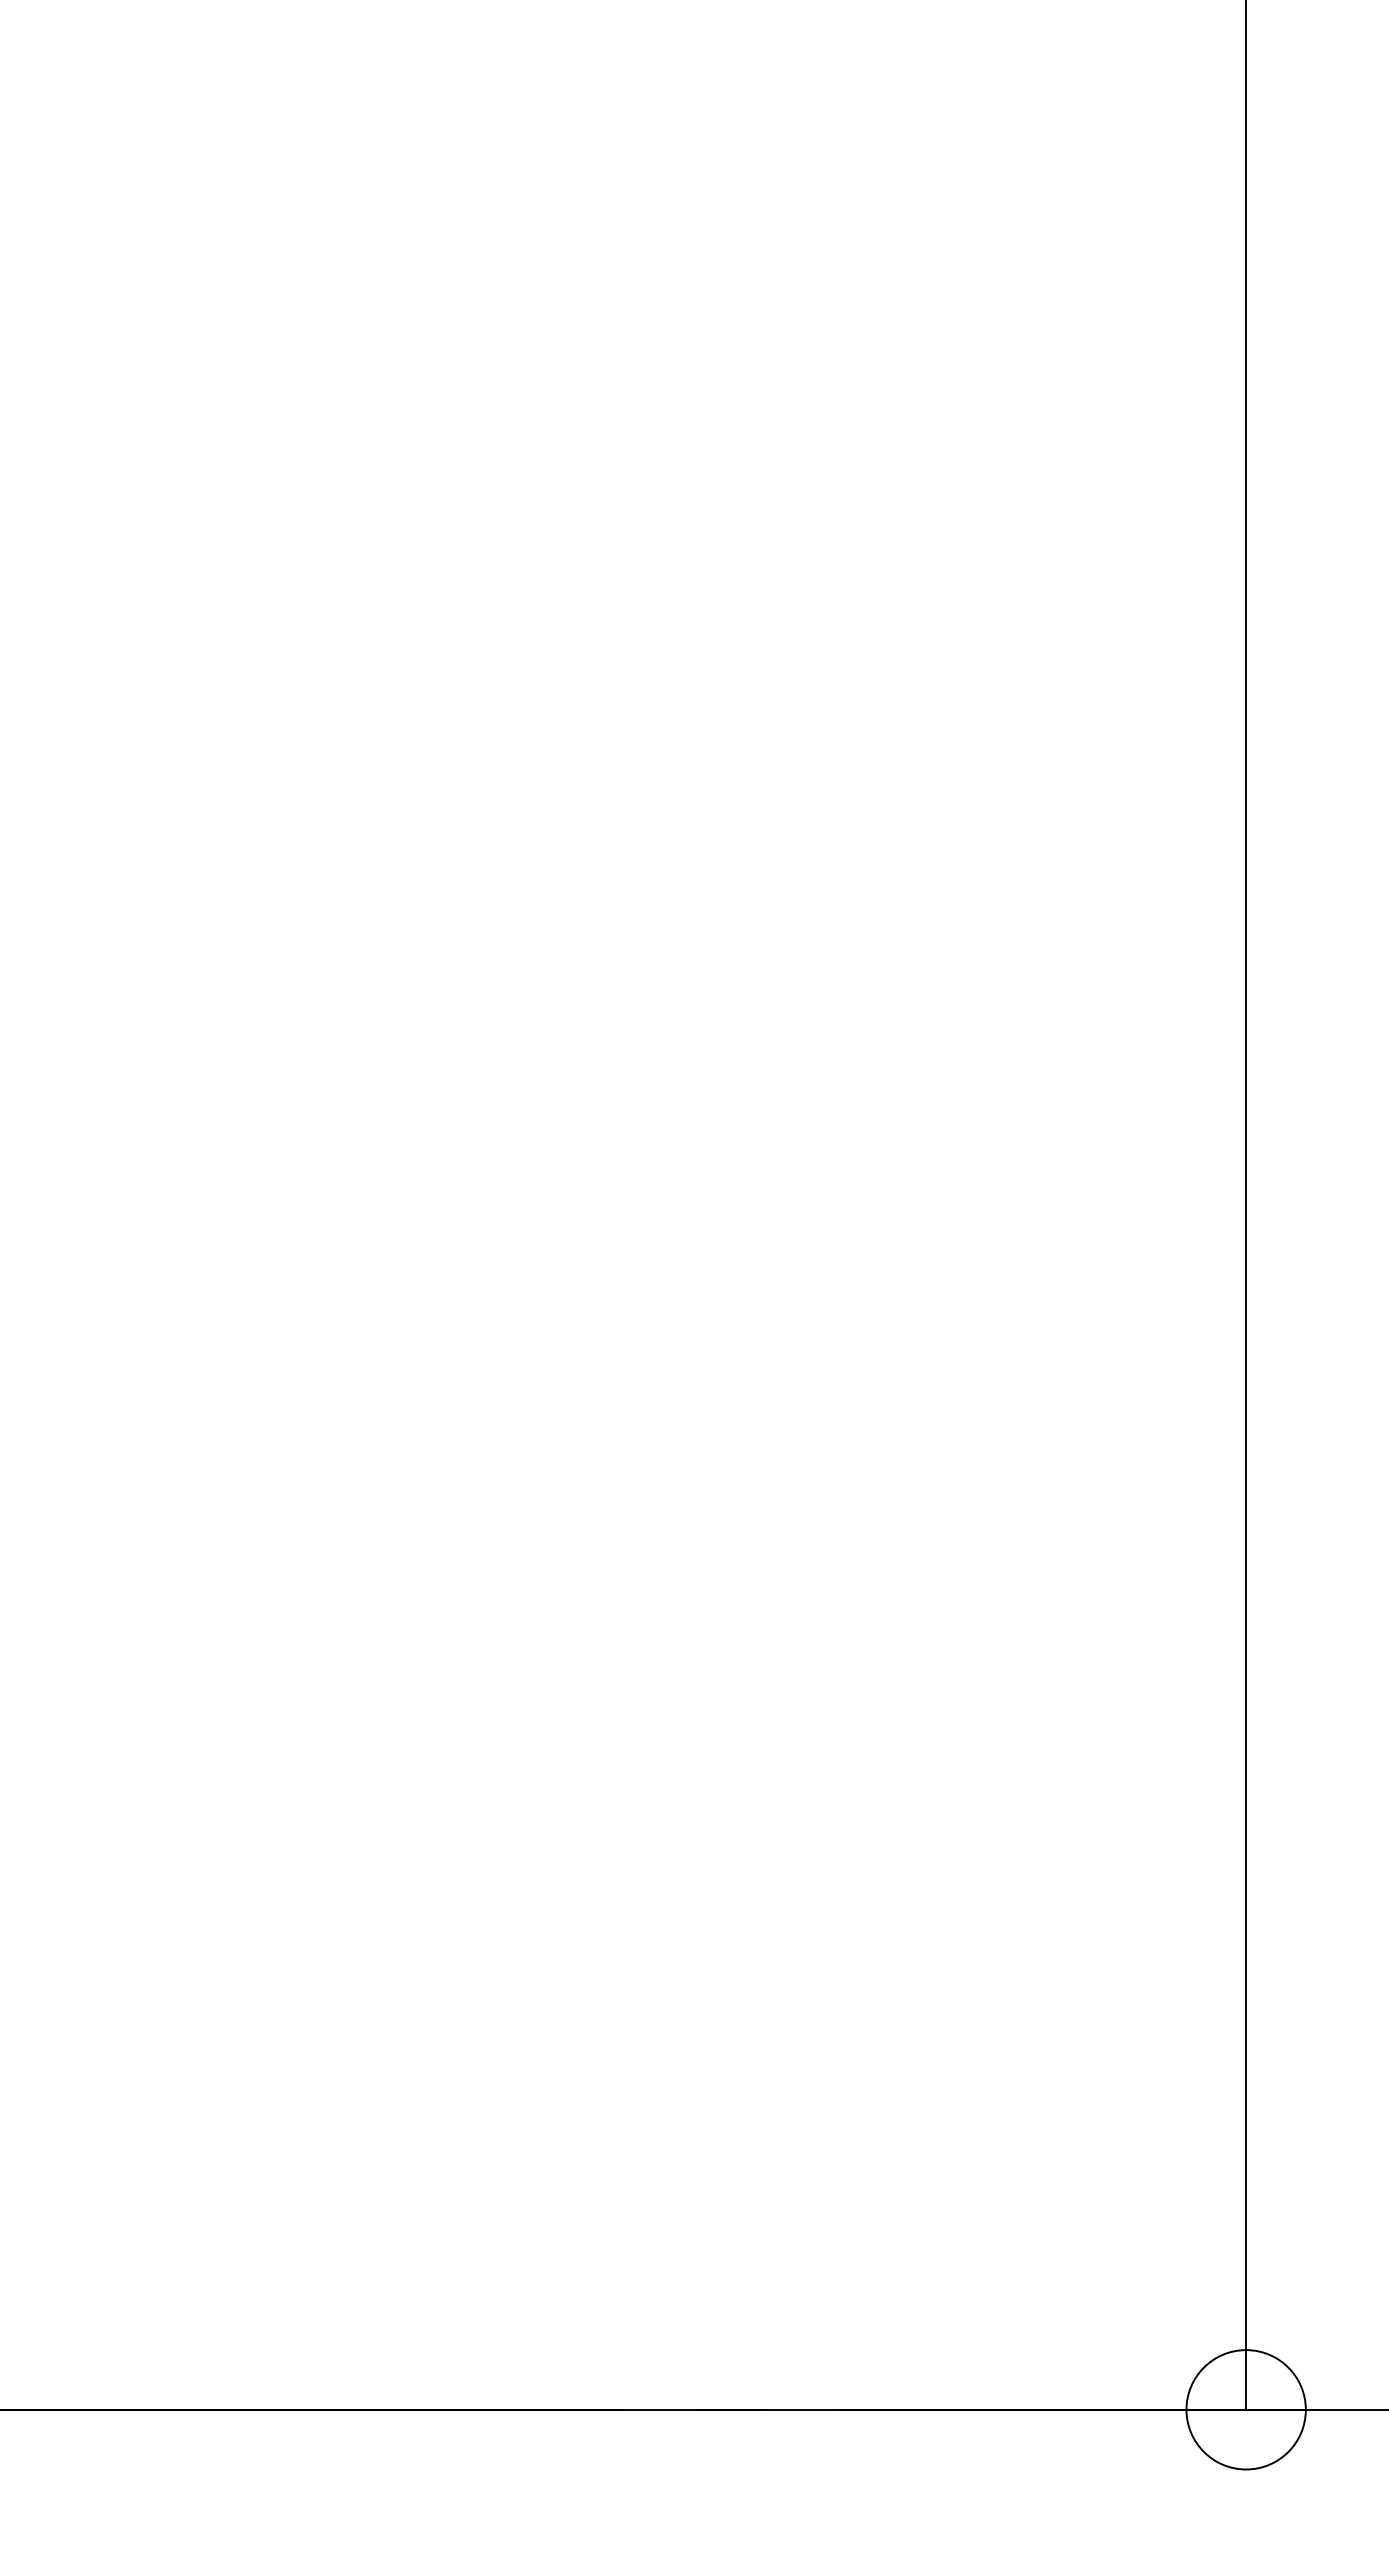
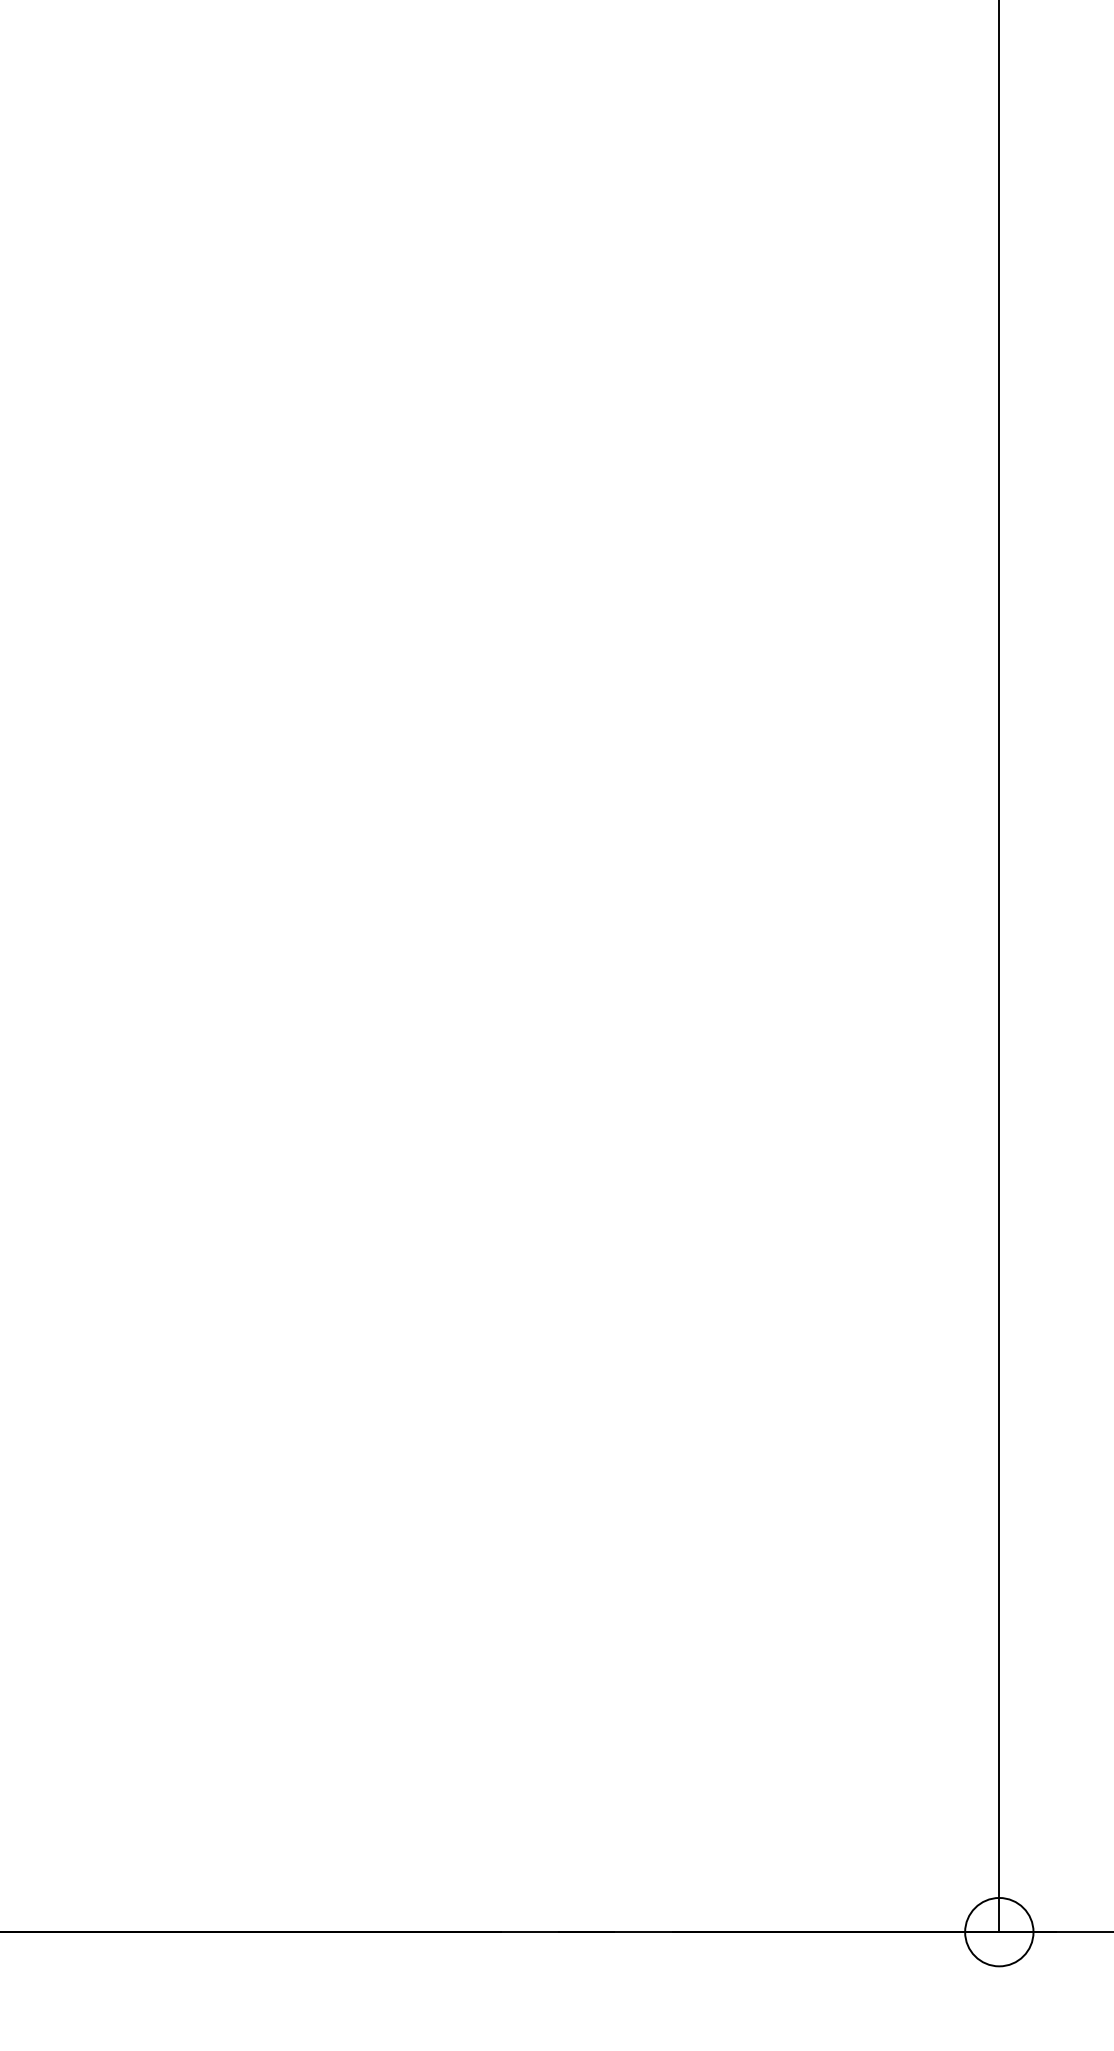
circle: (1246, 2408) -> (999, 1931), size x0.71

